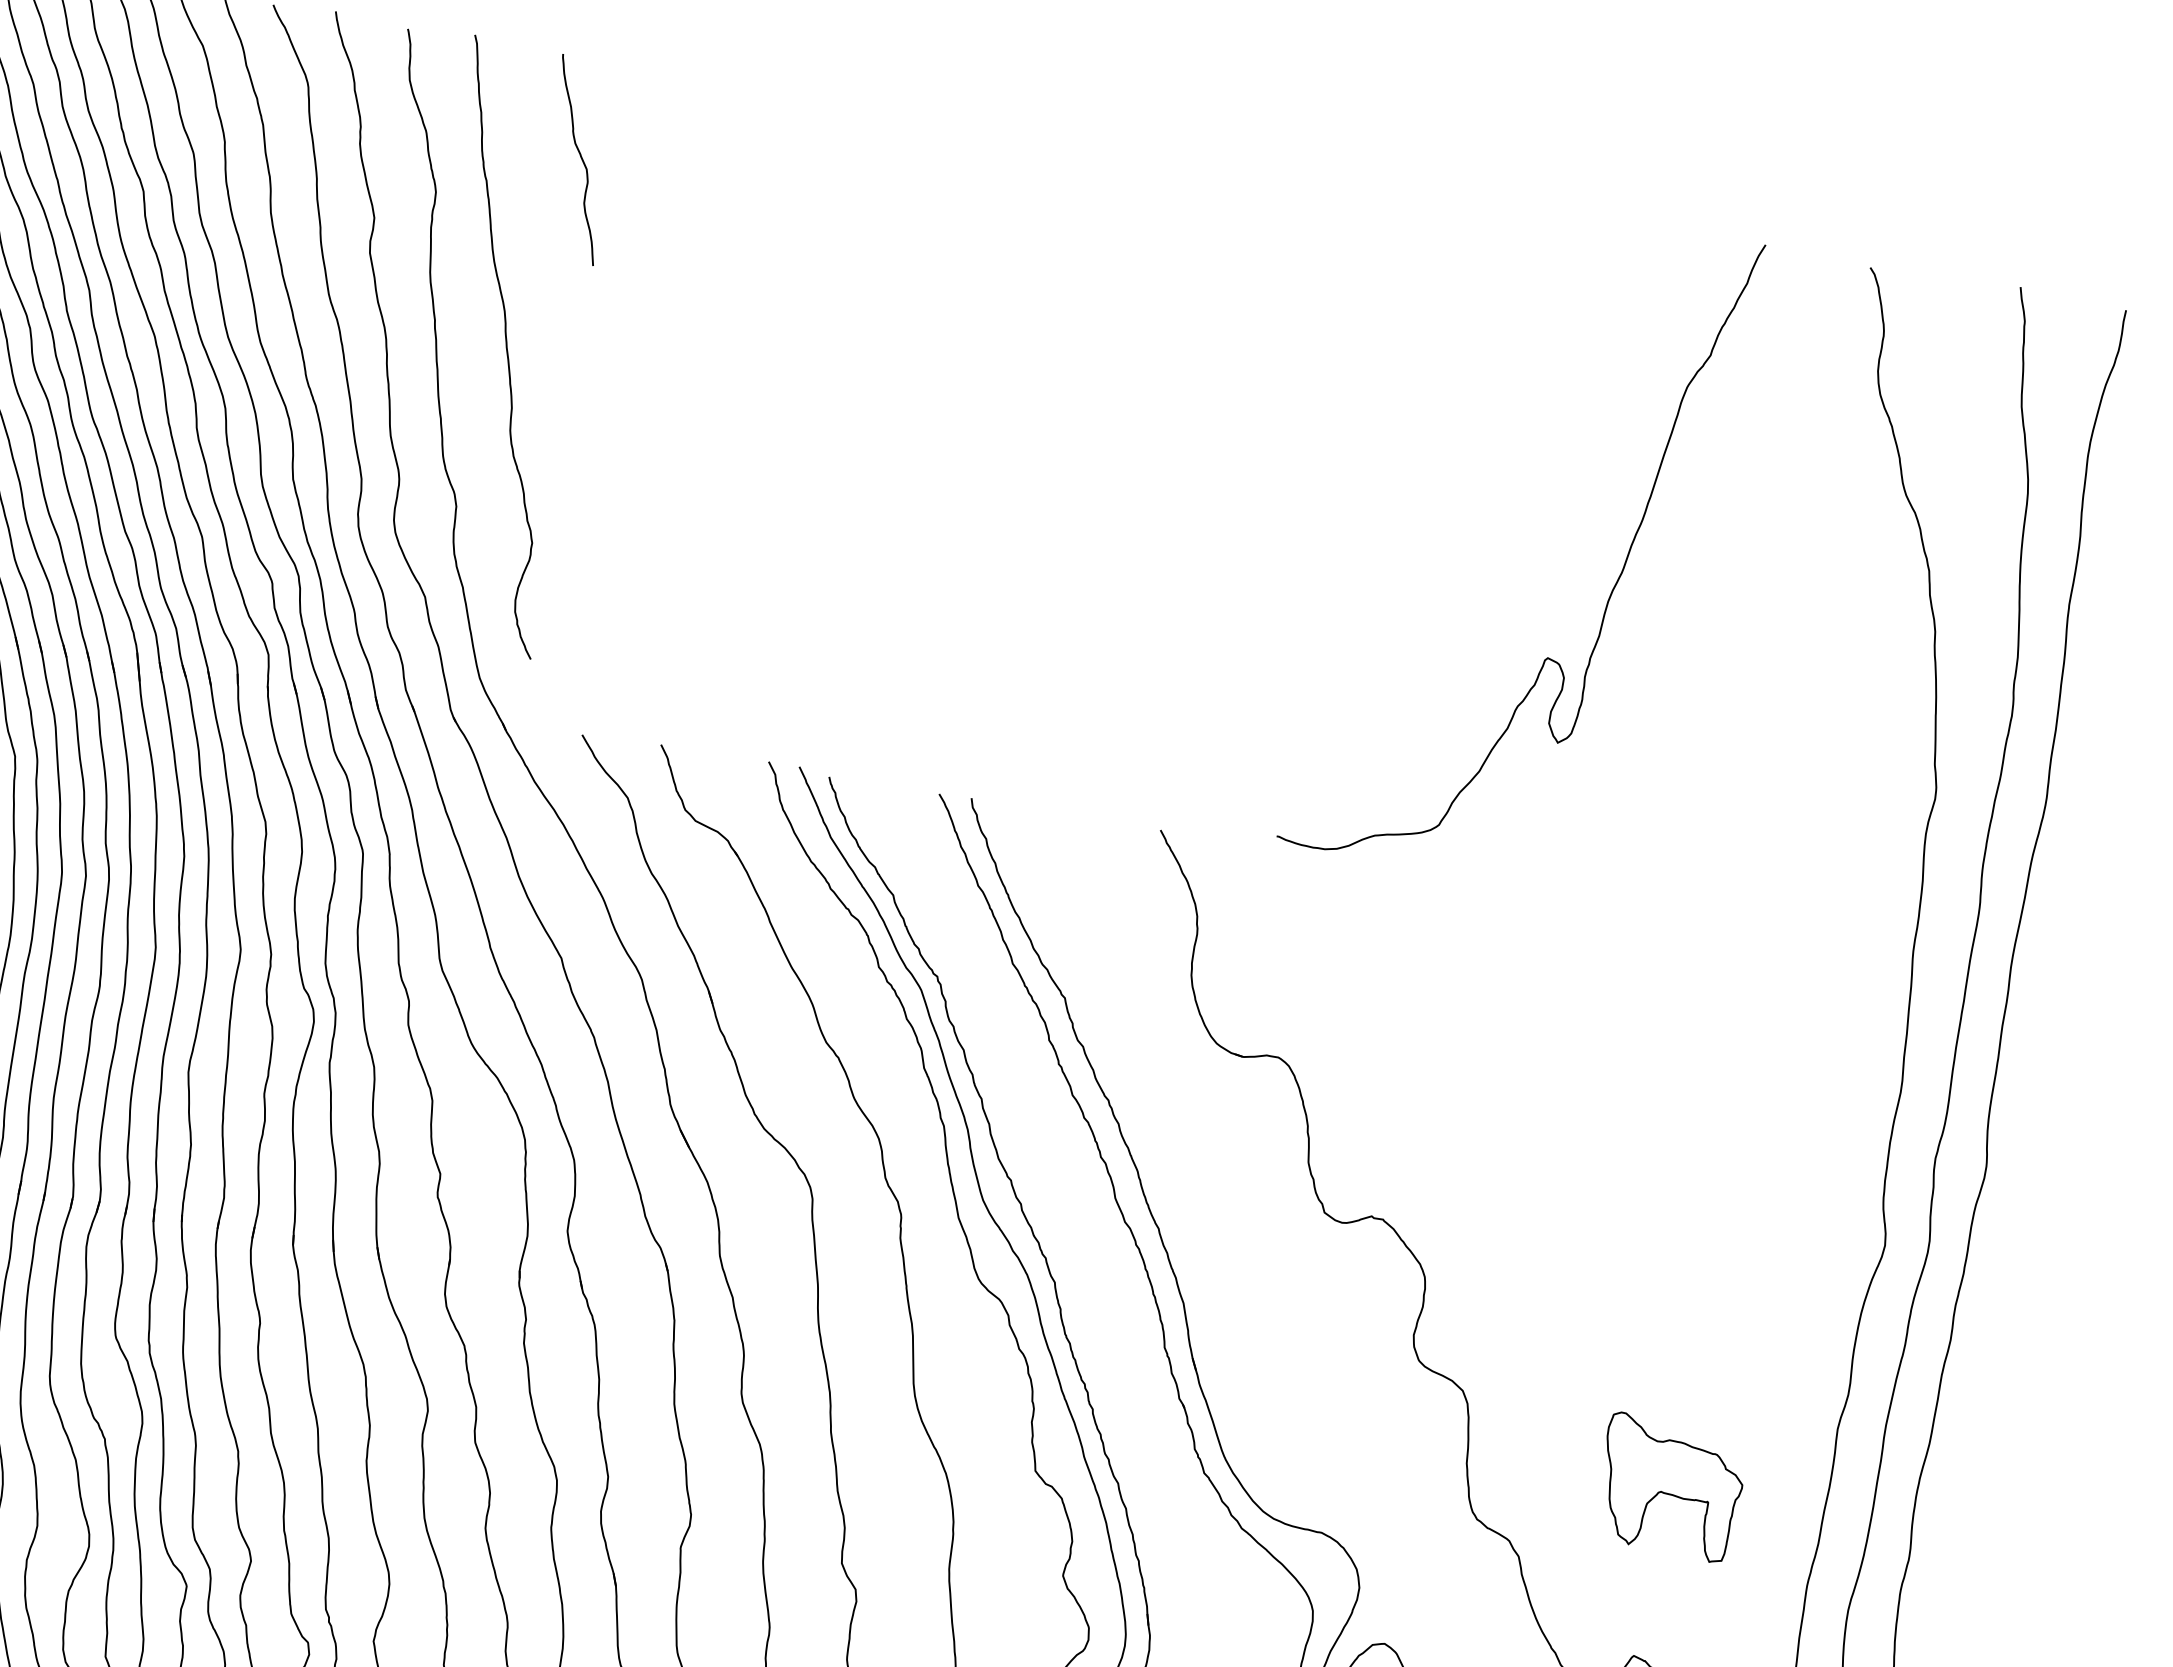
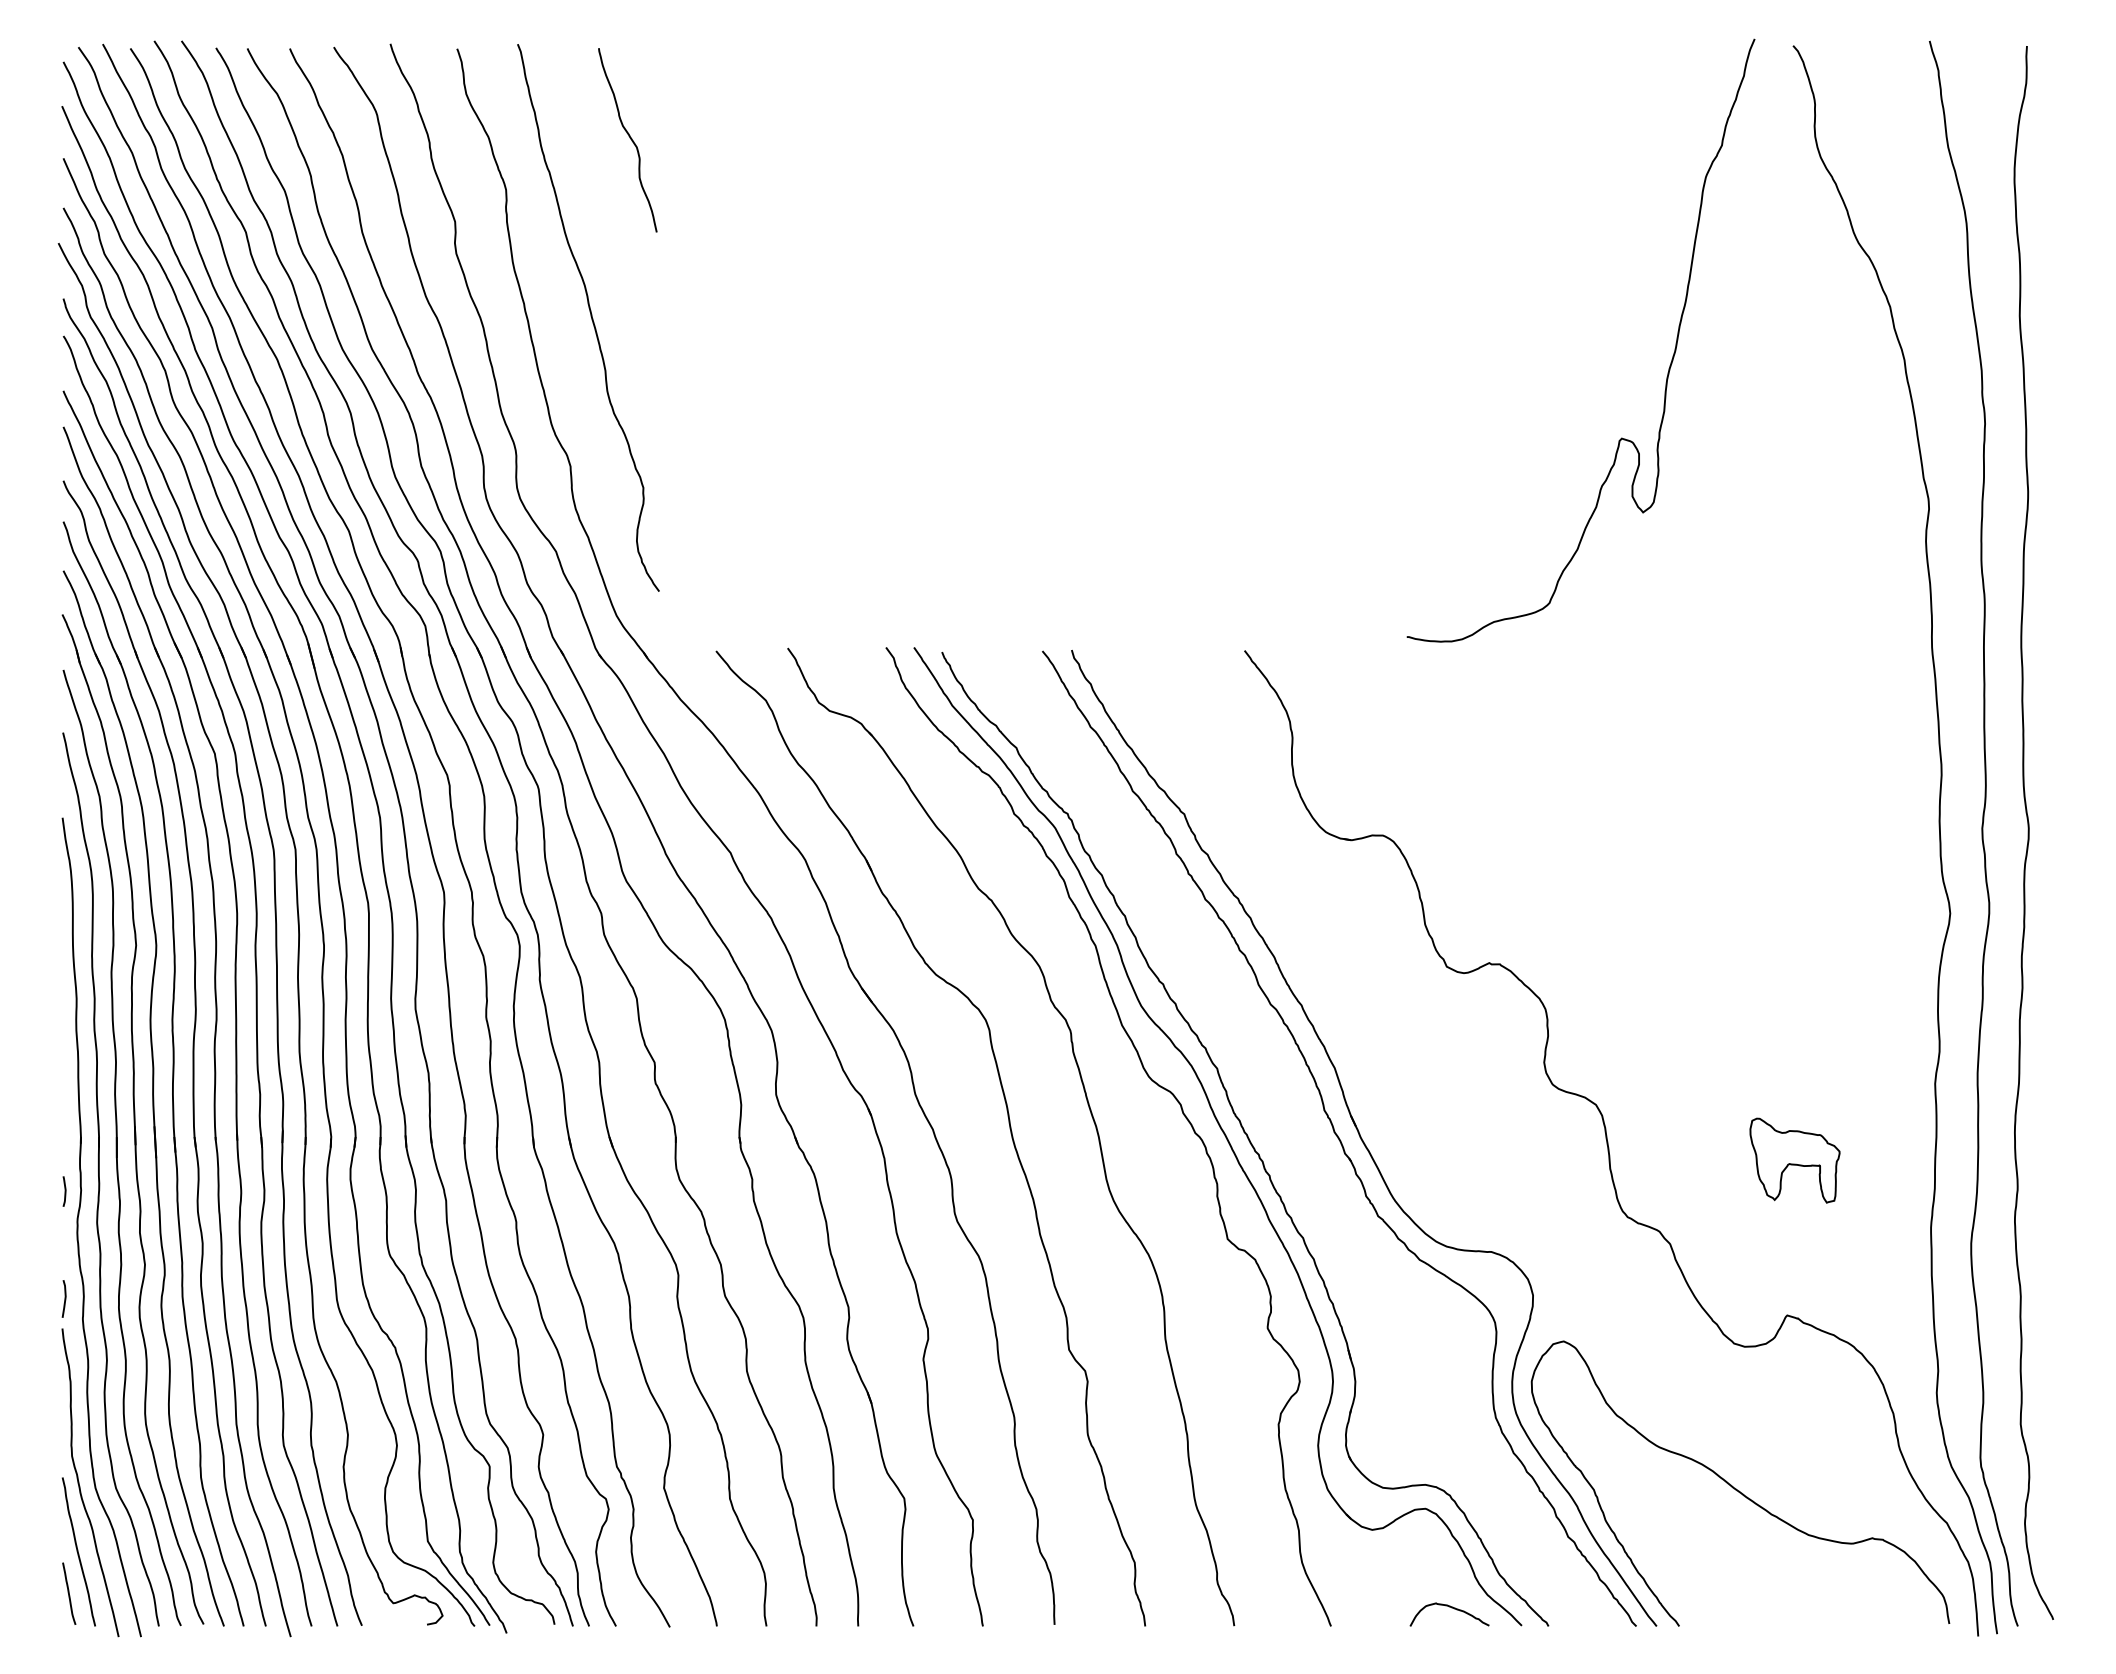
curve: (1611, 589) -> (1668, 368), moved
part: (1669, 1487) -> (1794, 1160), size x0.7

